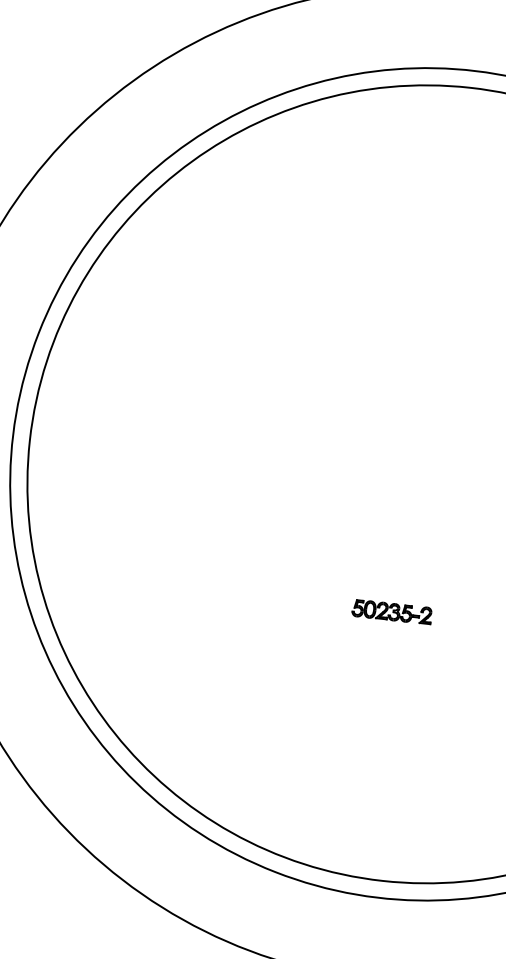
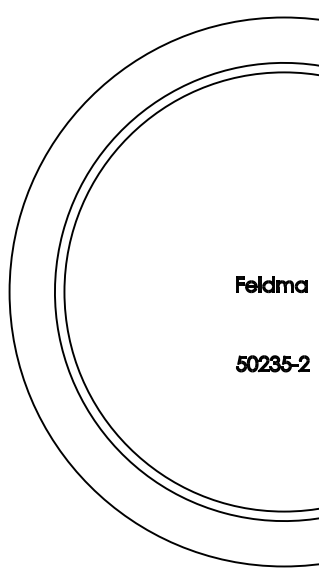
part: (405, 468) -> (271, 284), added
part: (391, 611) -> (272, 363), size x1.67

